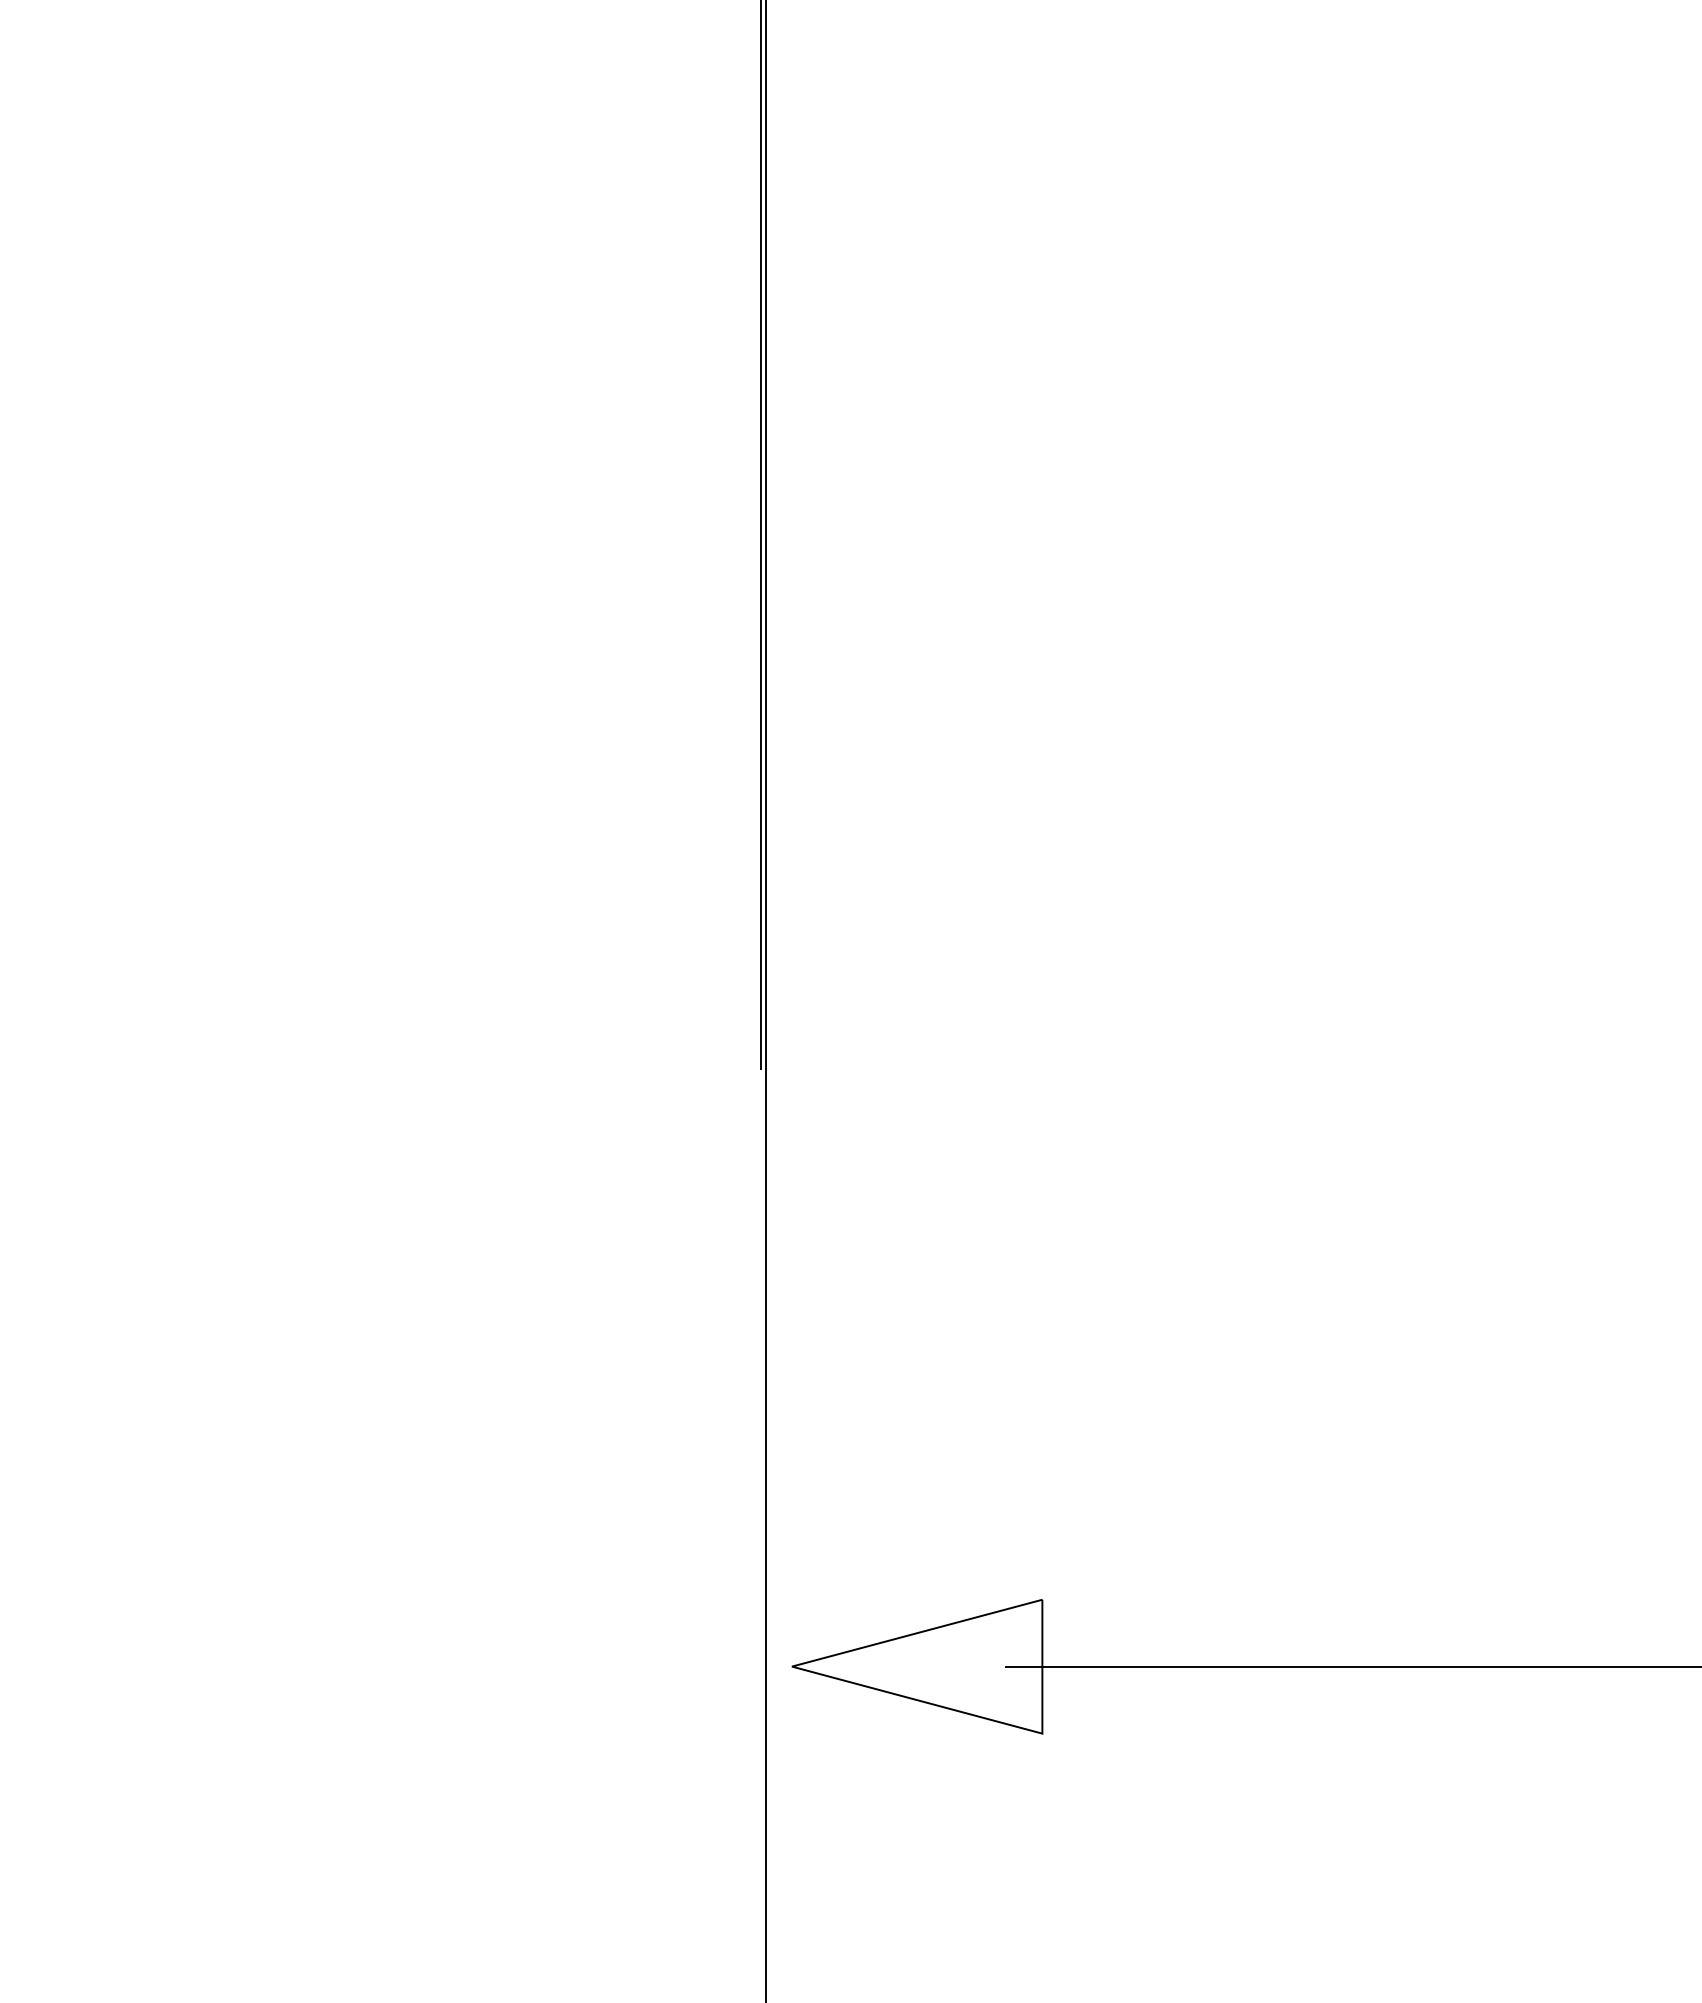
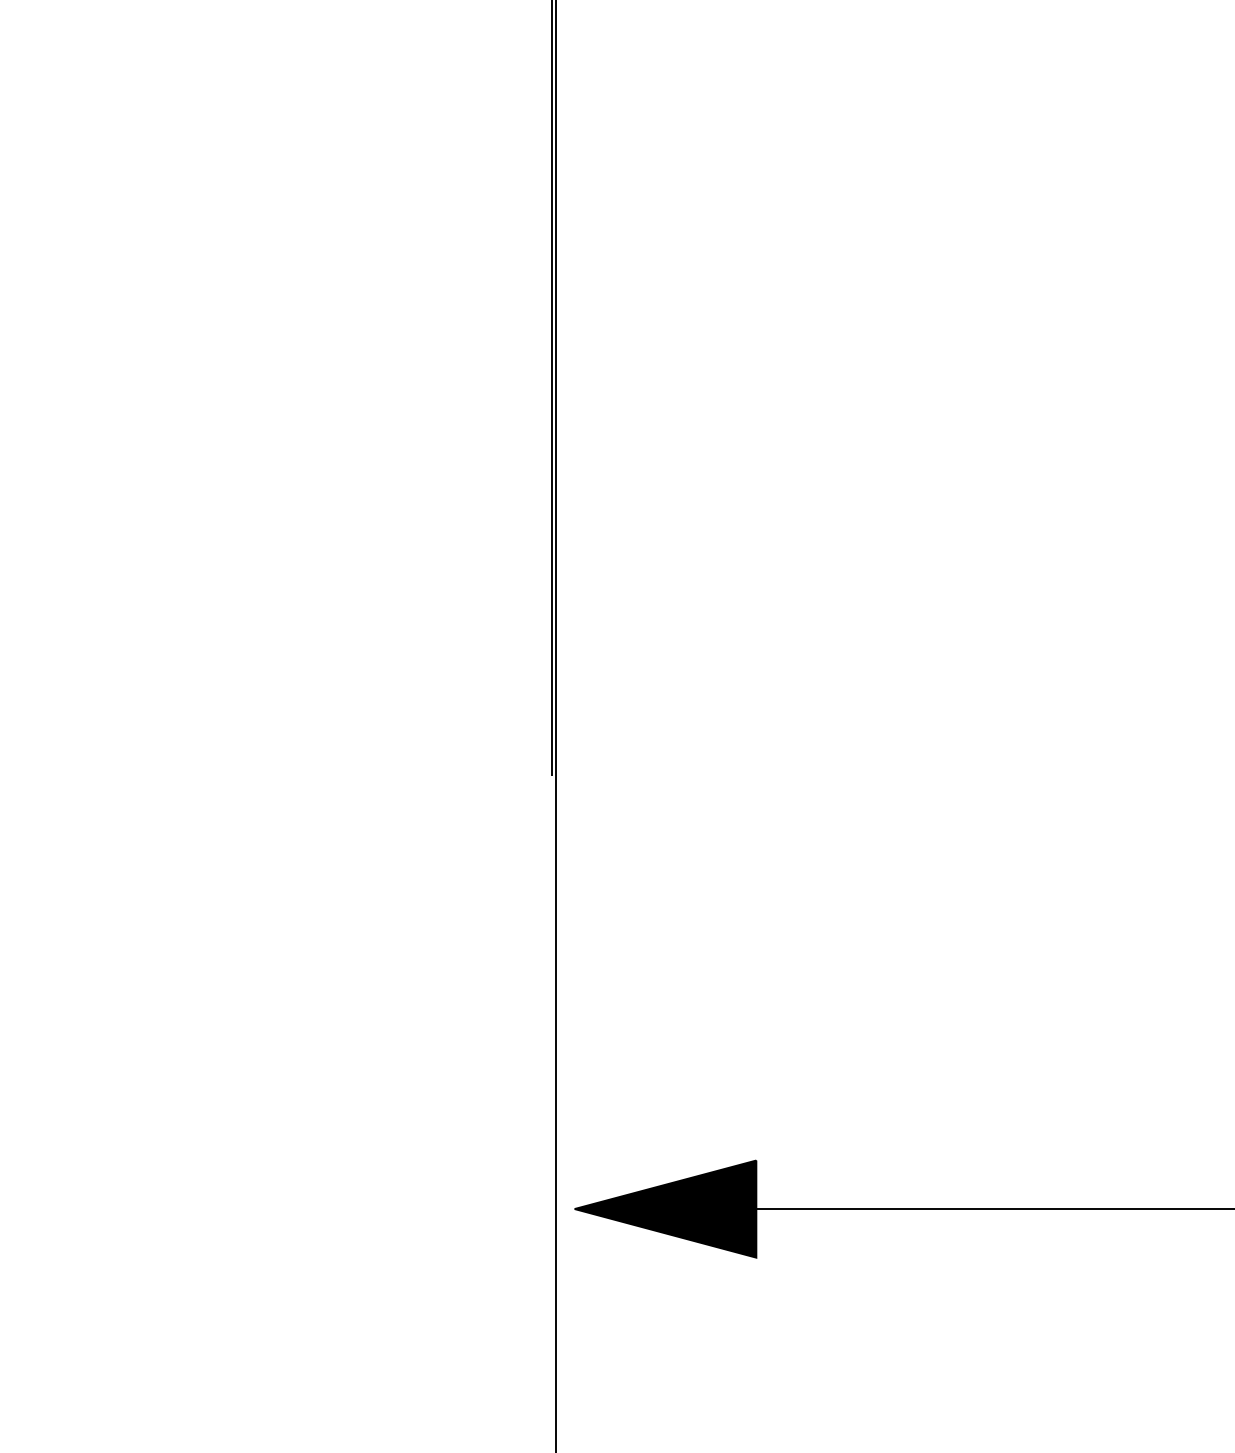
fill: (916, 1666) -> (665, 1208), added

